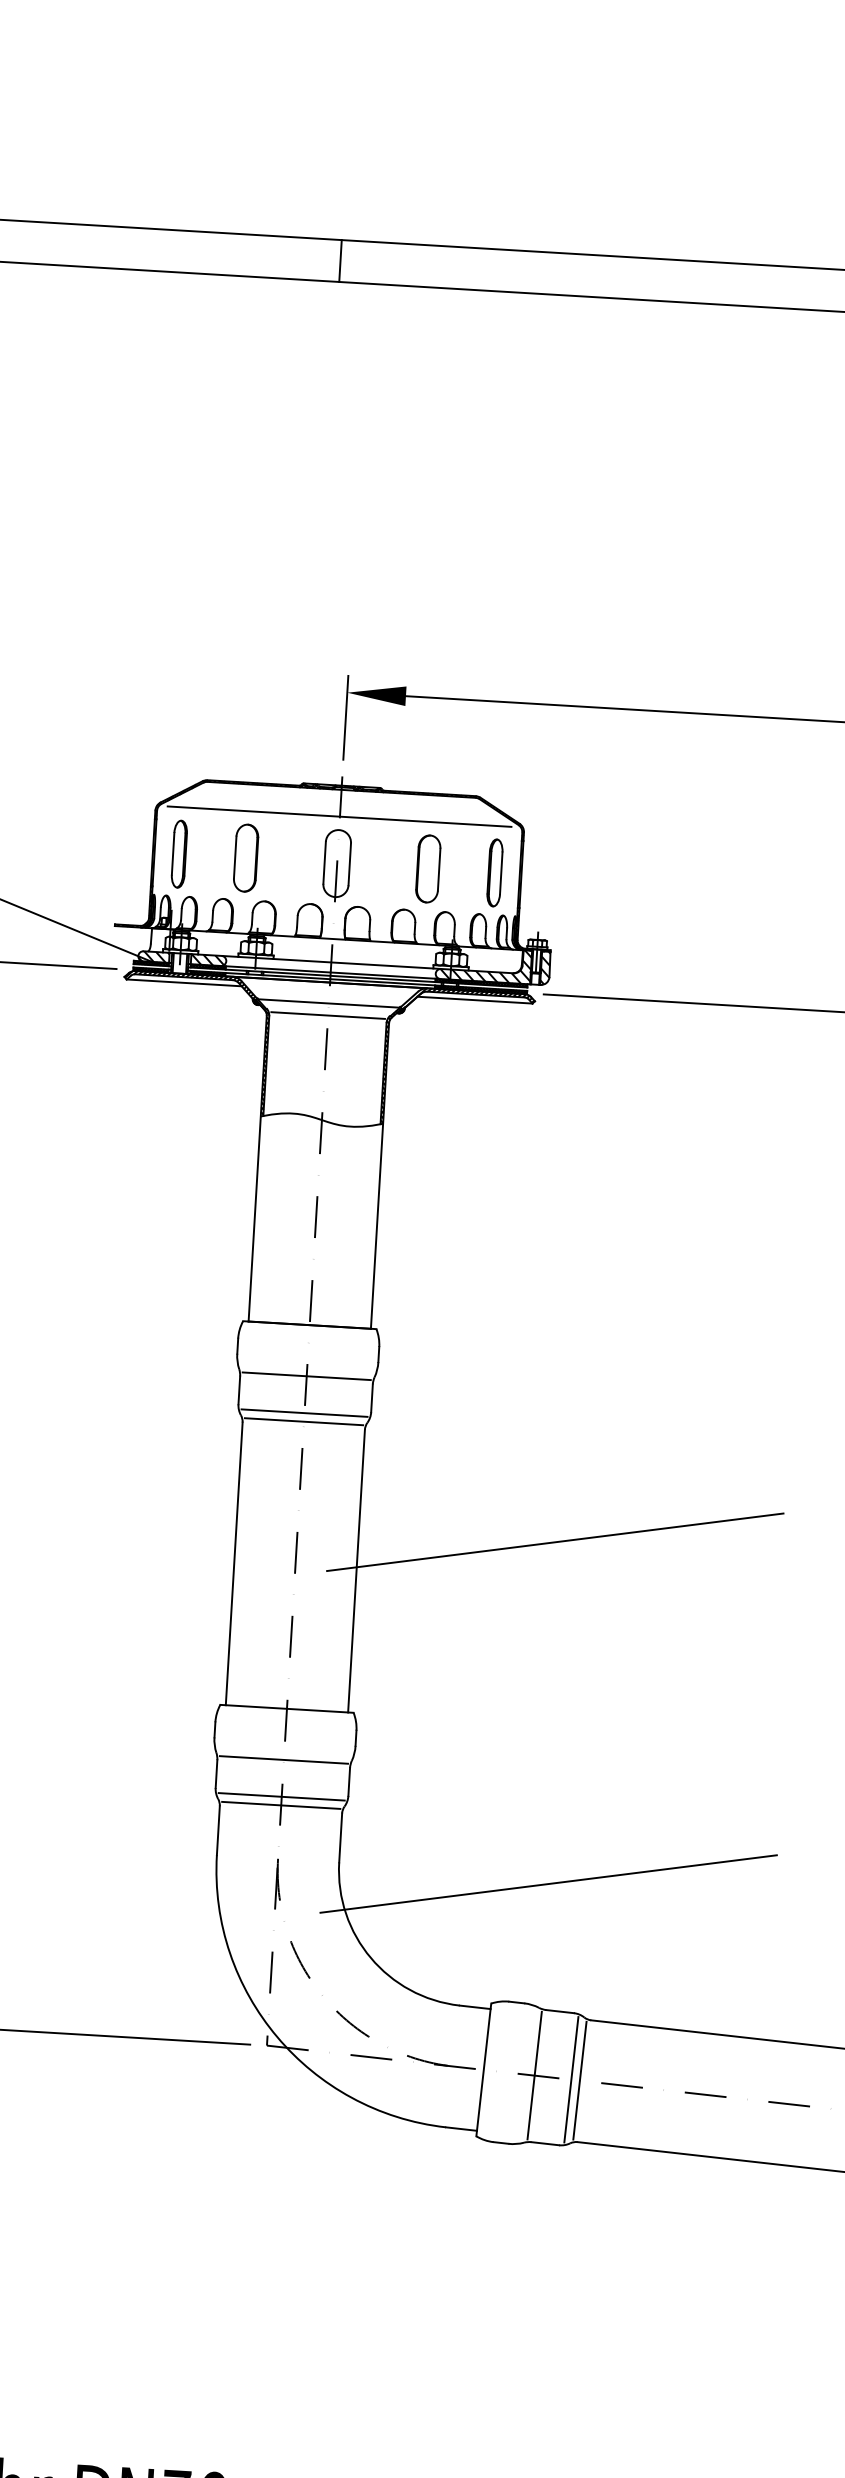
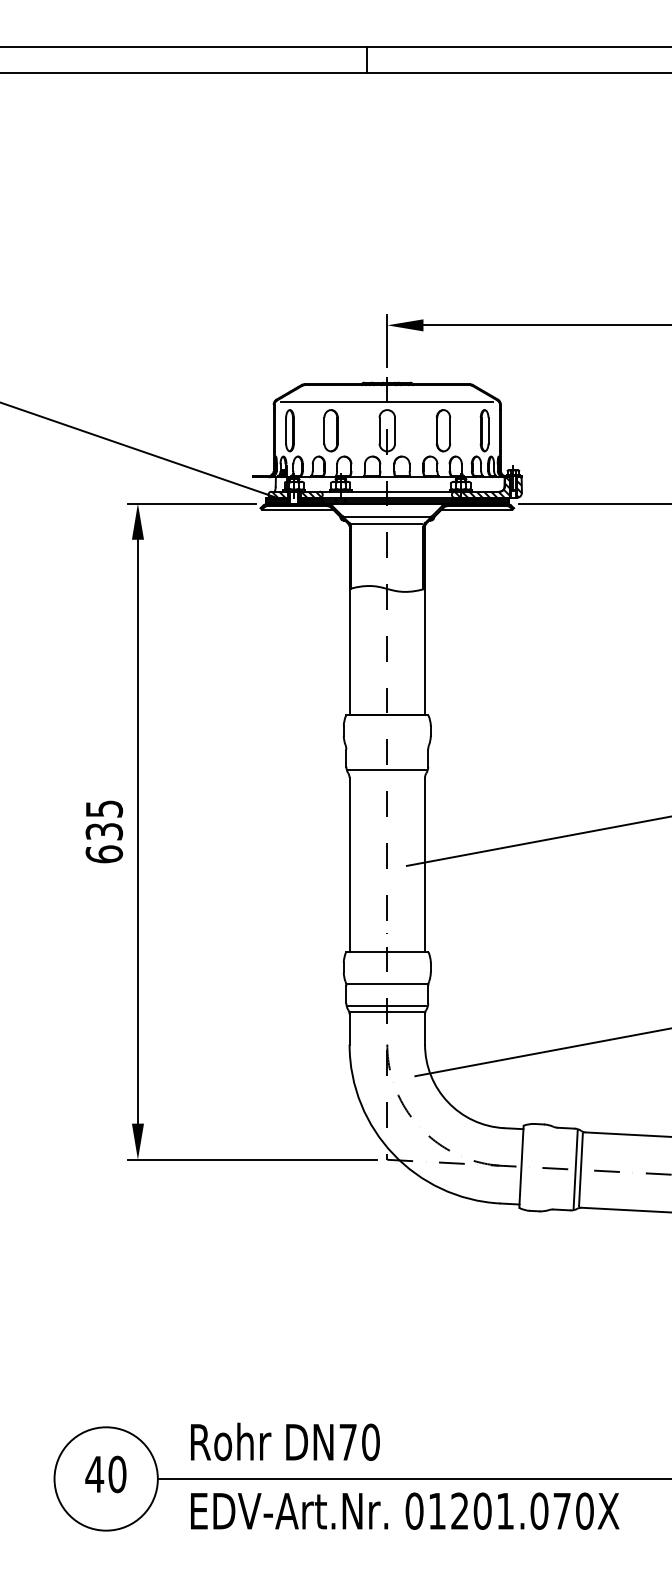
line: (305, 1375) -> (386, 746), removed
line: (302, 1422) -> (386, 775), removed
line: (533, 2075) -> (552, 1168), removed

